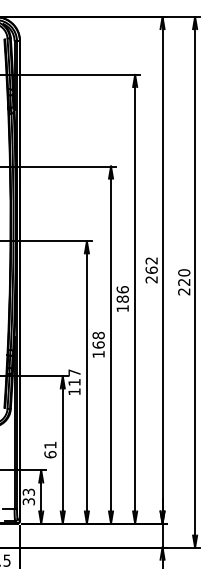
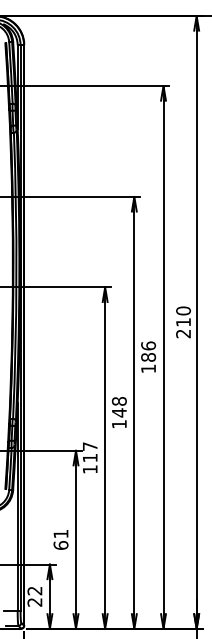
text: (151, 265) -> (183, 316), 262 -> 210
text: (98, 344) -> (119, 412), 168 -> 148
text: (29, 496) -> (35, 596), 33 -> 22

